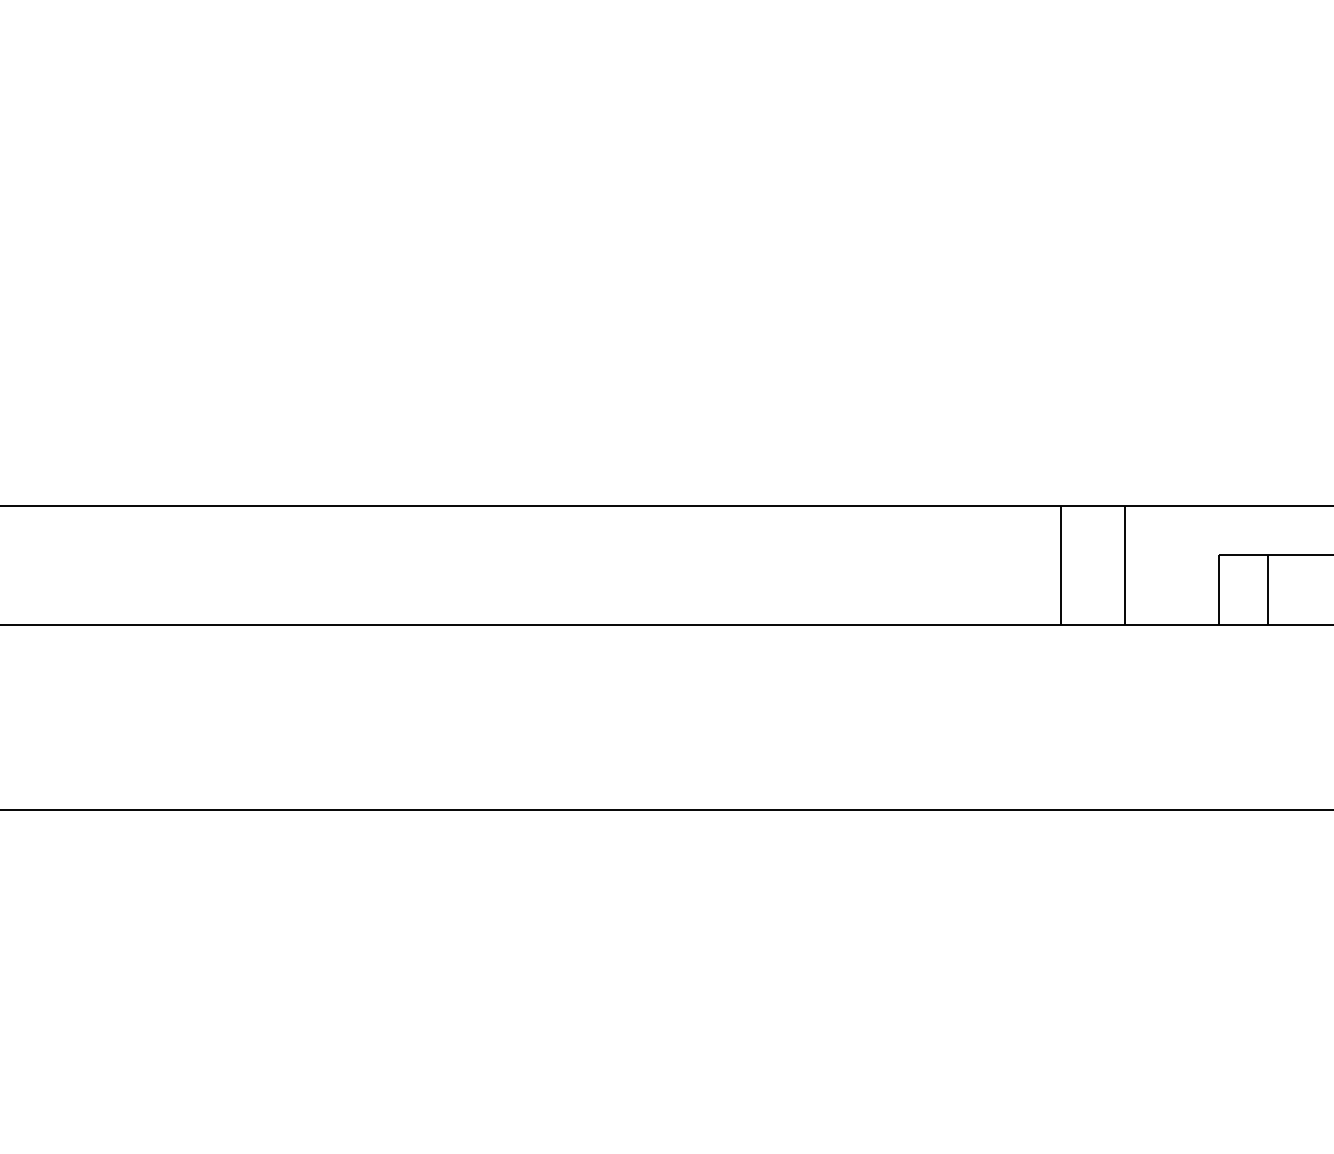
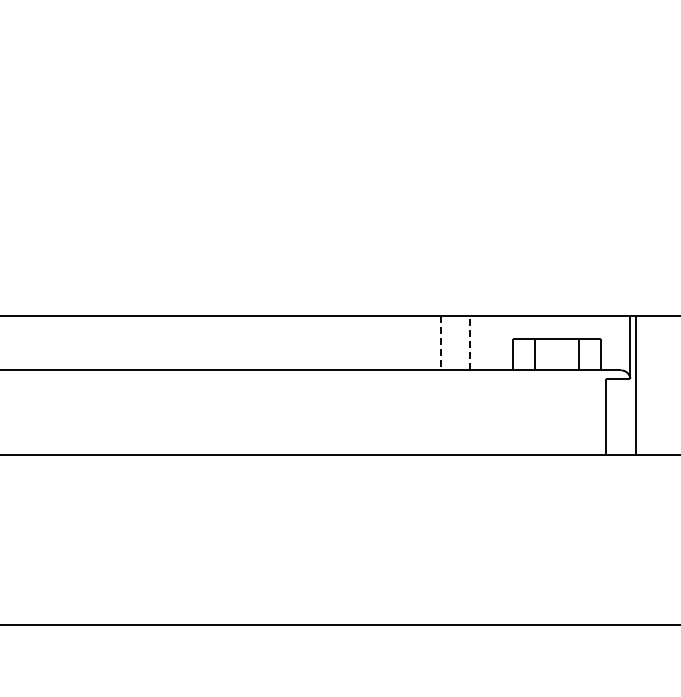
line: (1126, 563) -> (470, 342), solid -> dashed
line: (1060, 565) -> (440, 343), solid -> dashed

